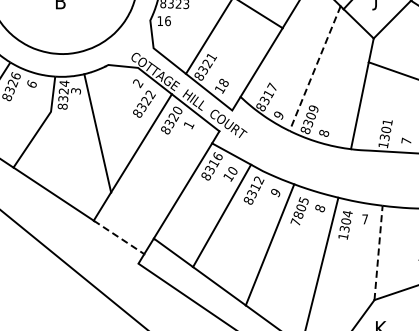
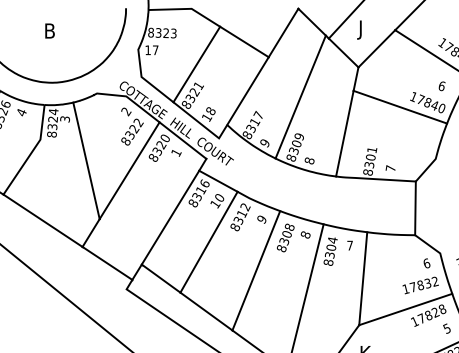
text: (167, 21) -> (155, 50), 16 -> 17
line: (314, 69) -> (300, 97), dashed -> solid
text: (31, 84) -> (21, 112), 6 -> 4
text: (383, 145) -> (368, 172), 1301 -> 8301
text: (299, 211) -> (285, 237), 7805 -> 8308
text: (343, 236) -> (328, 262), 1304 -> 8304
line: (119, 237) -> (107, 263), dashed -> solid
line: (378, 252) -> (363, 278), dashed -> solid

